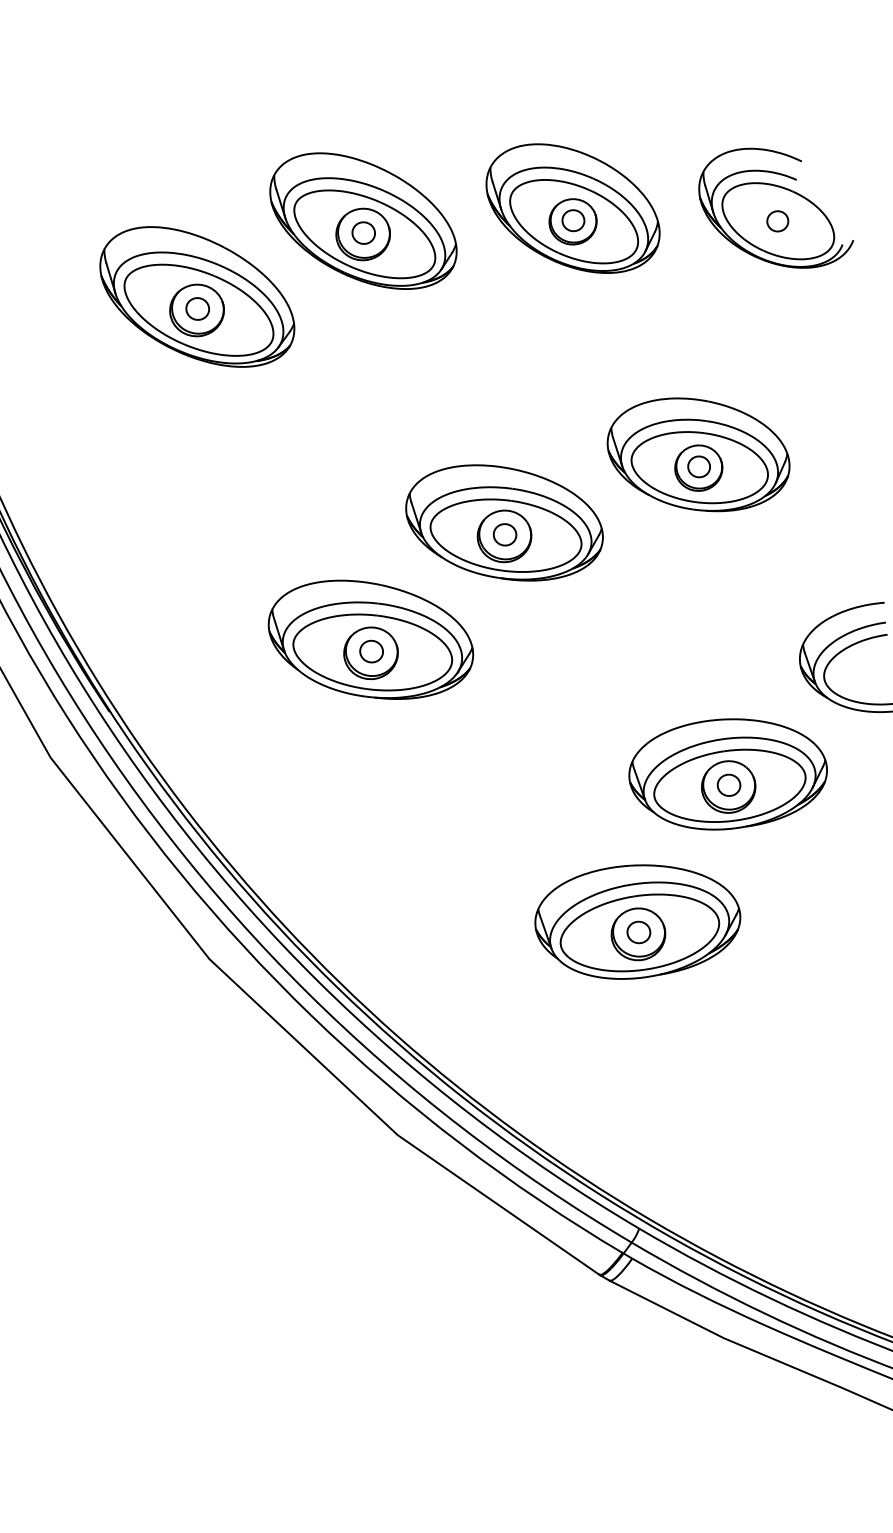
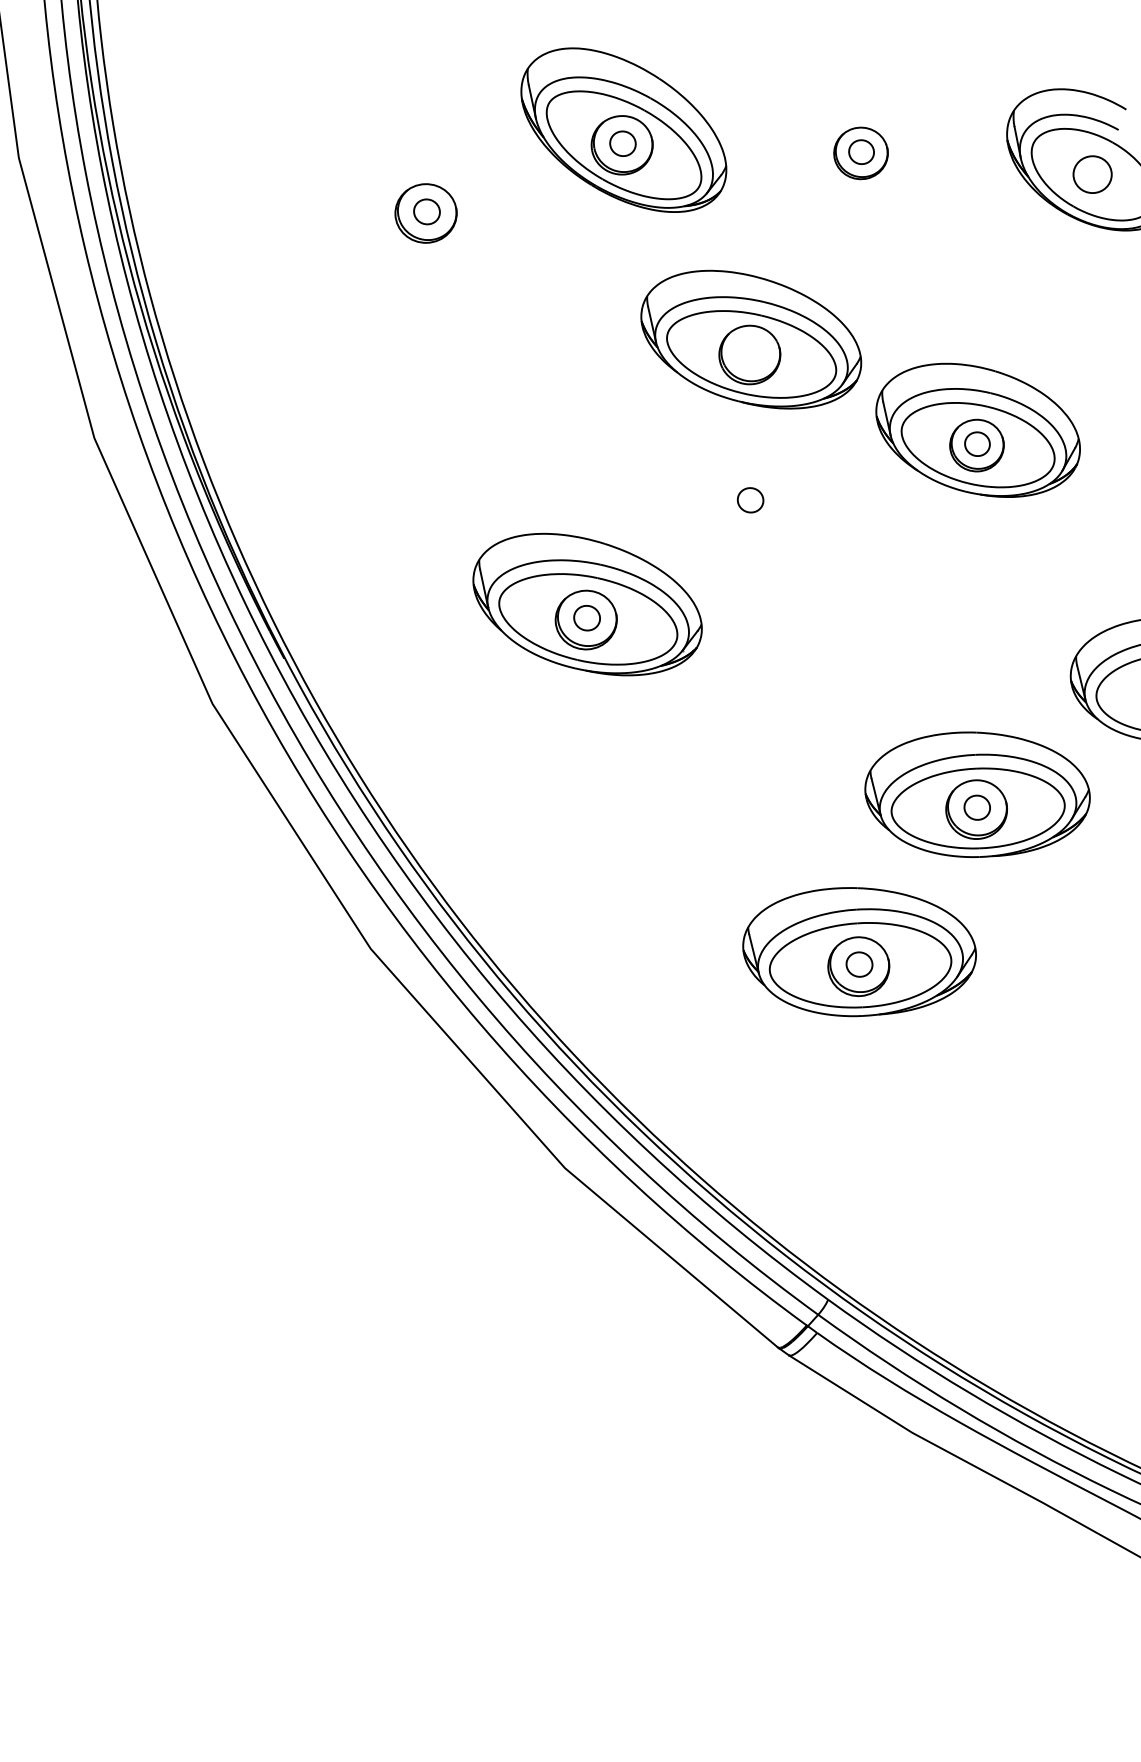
part: (573, 208) -> (862, 138), removed
part: (777, 221) -> (1092, 174), size x1.6
part: (196, 296) -> (427, 197), removed
part: (504, 522) -> (751, 339), moved

